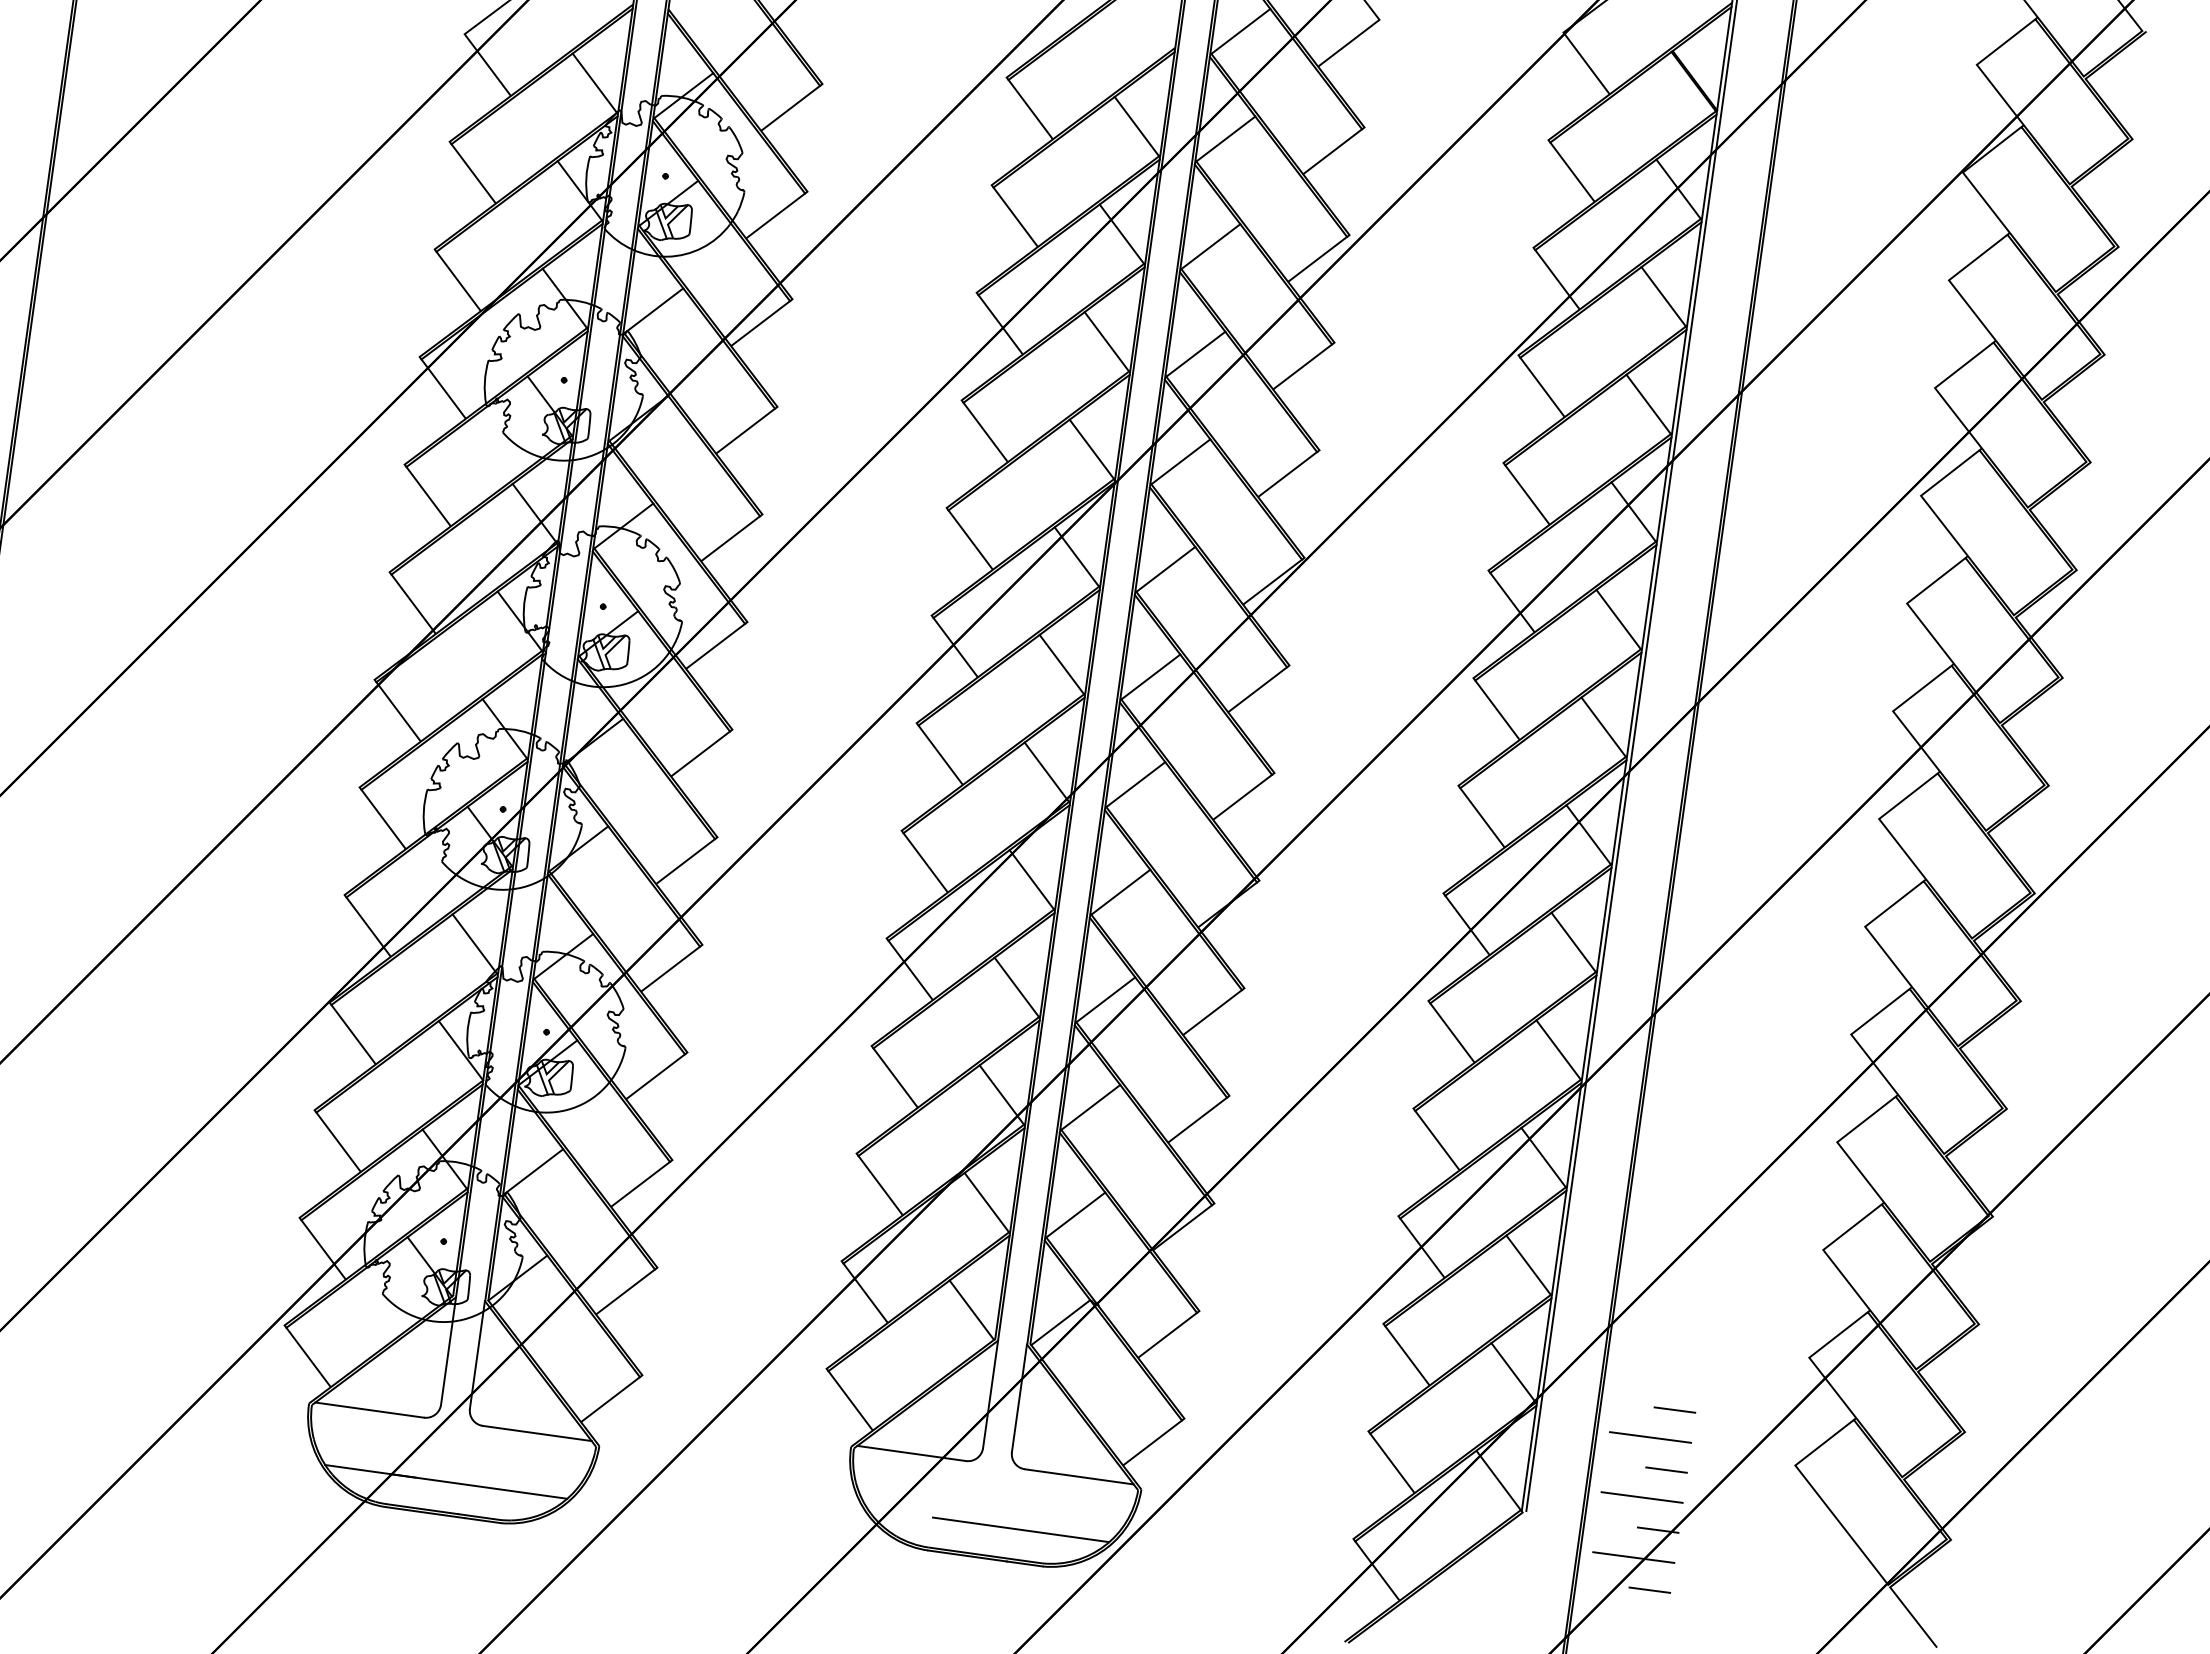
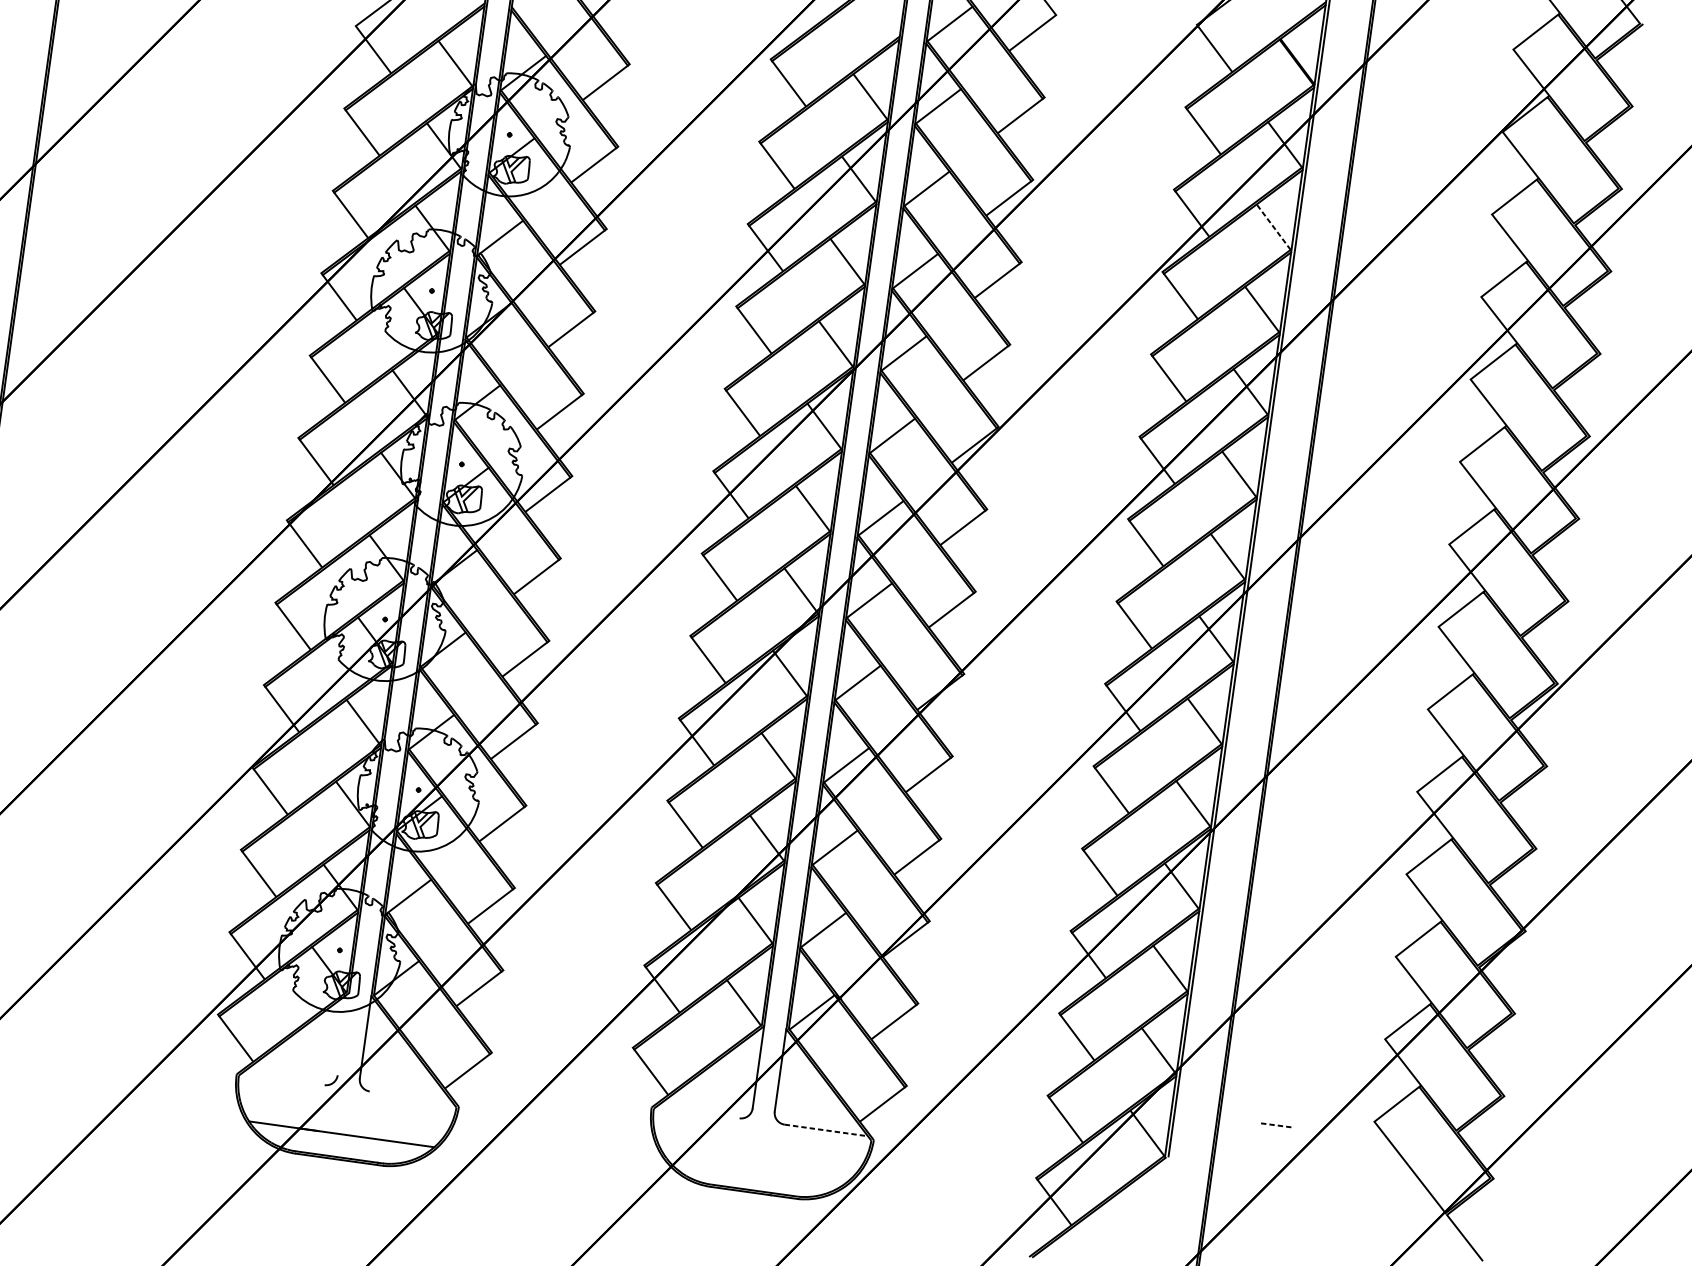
line: (1663, 296) -> (1273, 226), solid -> dashed
line: (448, 1350) -> (343, 1033), removed
line: (369, 1409) -> (282, 1078), removed
line: (1674, 1409) -> (1281, 1078), removed
line: (536, 1433) -> (410, 1097), removed
line: (1650, 1437) -> (1263, 1100), removed
line: (911, 1453) -> (697, 1112), removed
line: (1666, 1470) -> (1275, 1125), solid -> dashed
line: (1079, 1476) -> (826, 1130), solid -> dashed
line: (1641, 1497) -> (1256, 1146), removed
line: (1020, 1529) -> (781, 1170), removed
line: (1657, 1529) -> (1268, 1170), removed
line: (1633, 1557) -> (1250, 1192), removed
line: (1649, 1589) -> (1262, 1216), removed

